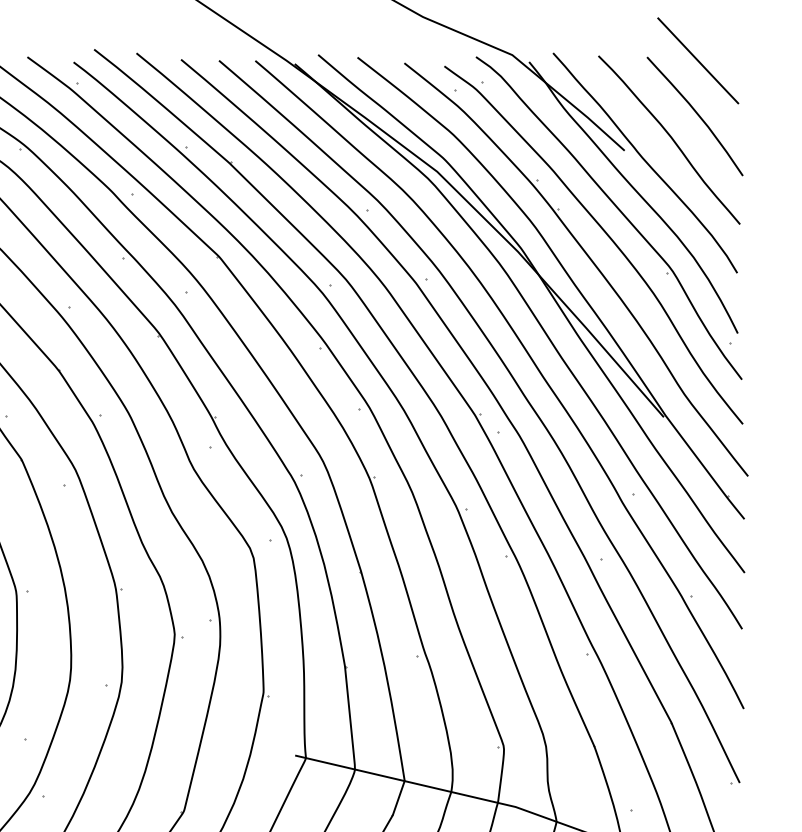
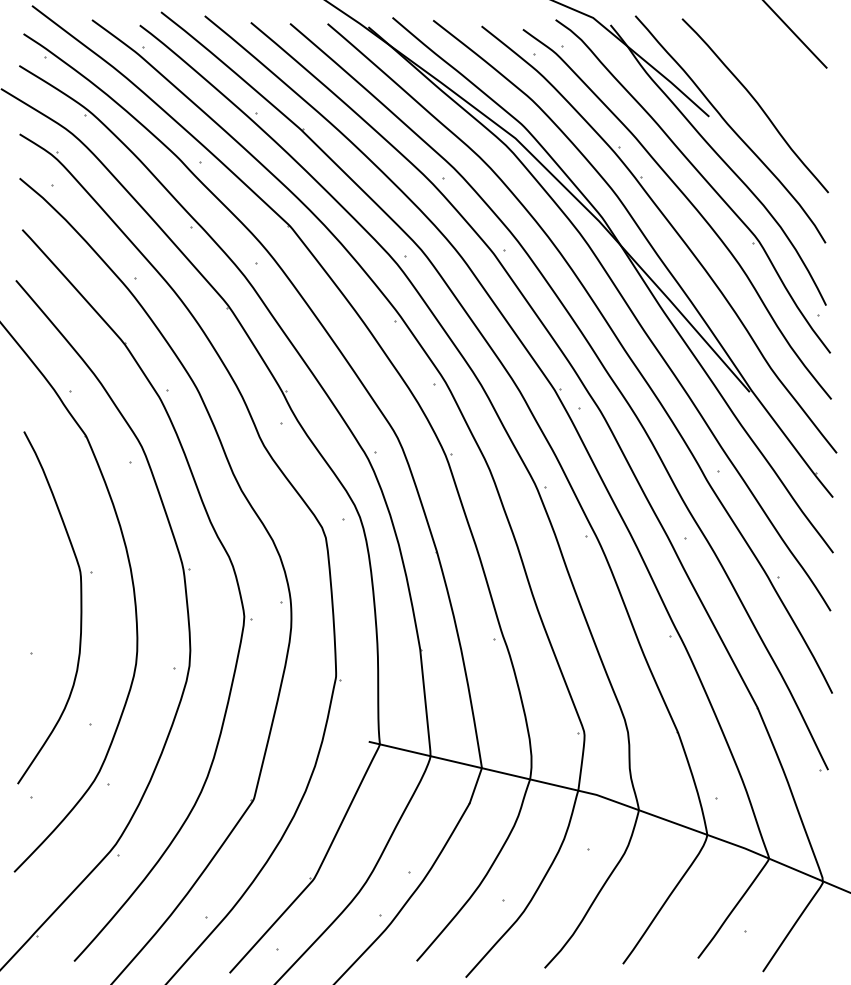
curve: (696, 113) -> (783, 78), removed

